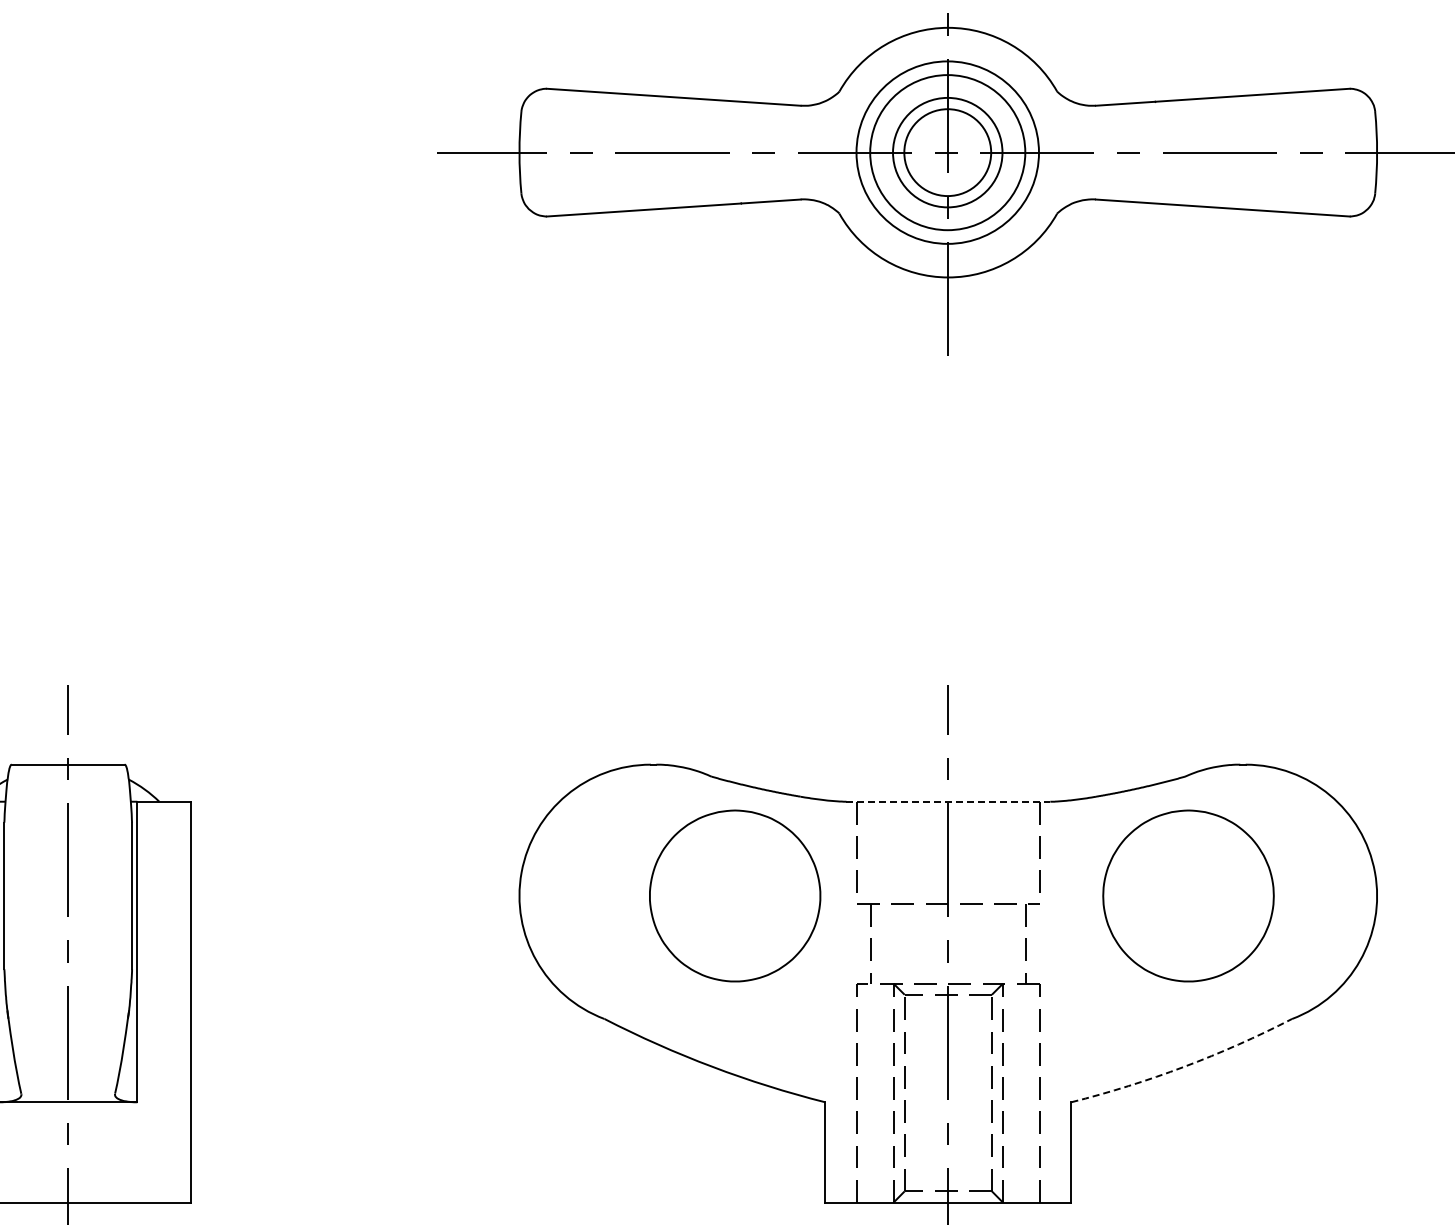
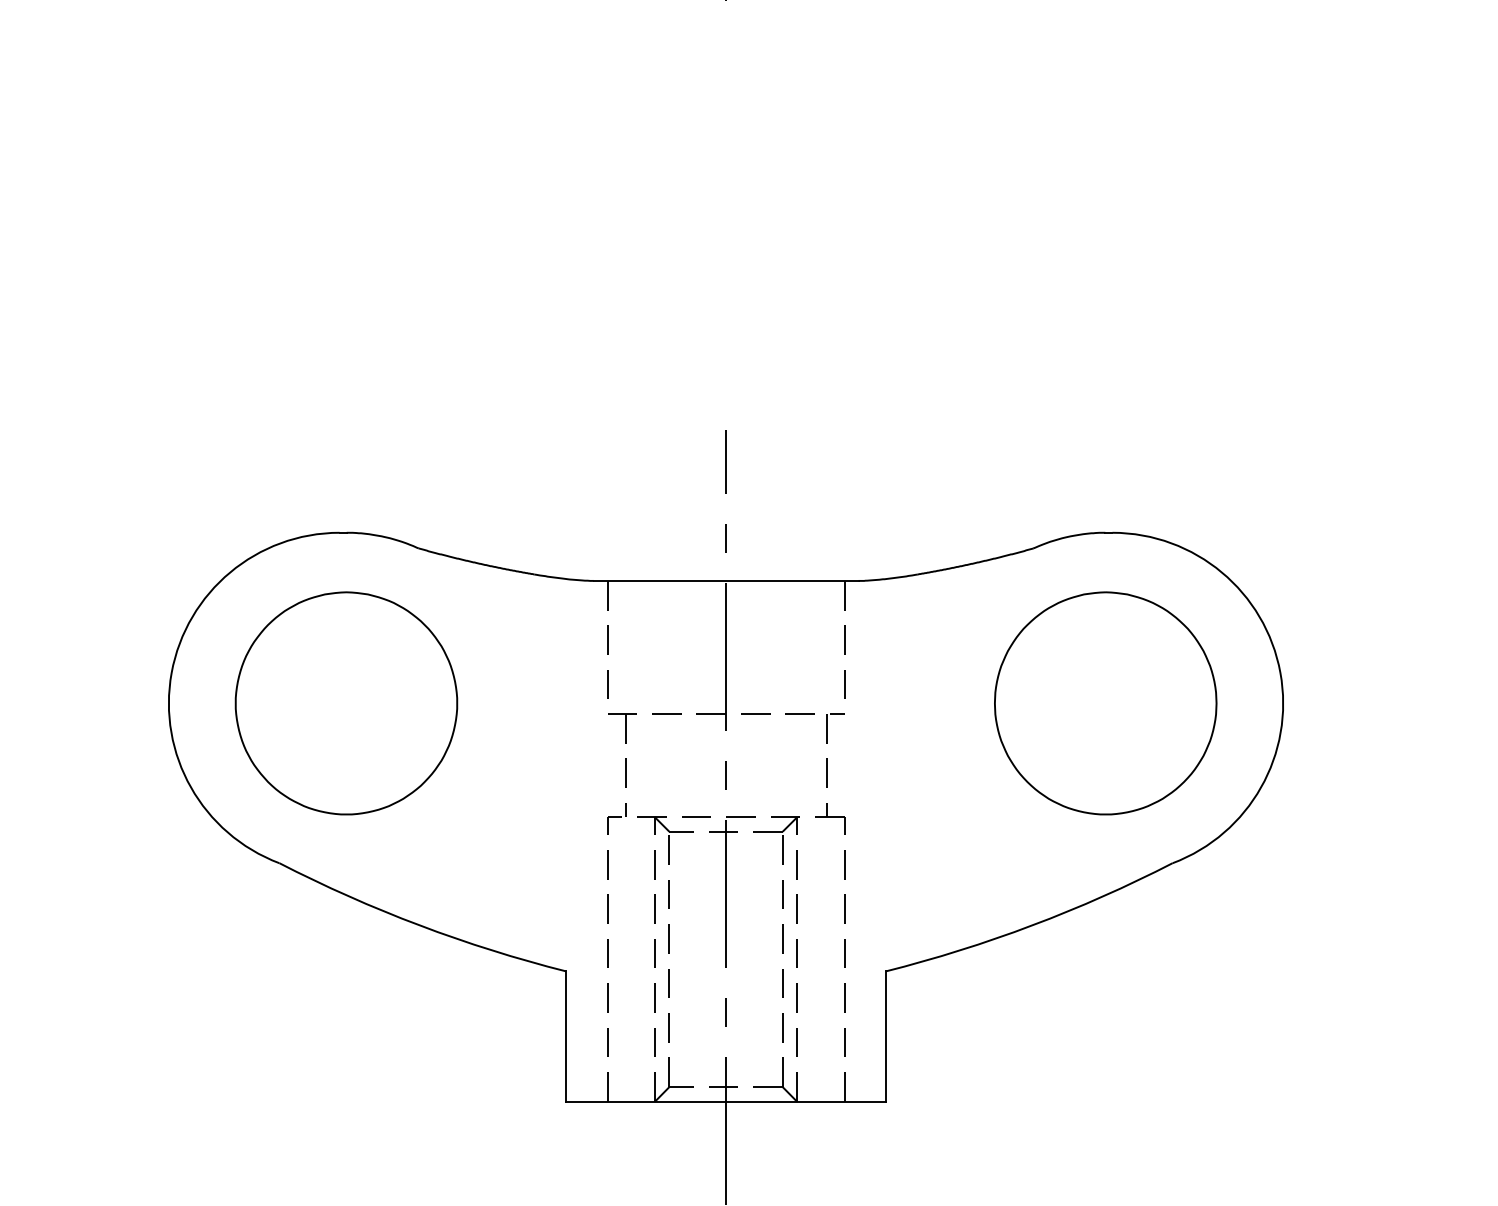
line: (948, 801) -> (726, 580), dashed -> solid
part: (735, 895) -> (346, 702), moved
part: (1188, 895) -> (1105, 702), moved
arc: (1184, 1066) -> (1032, 924), dashed -> solid

